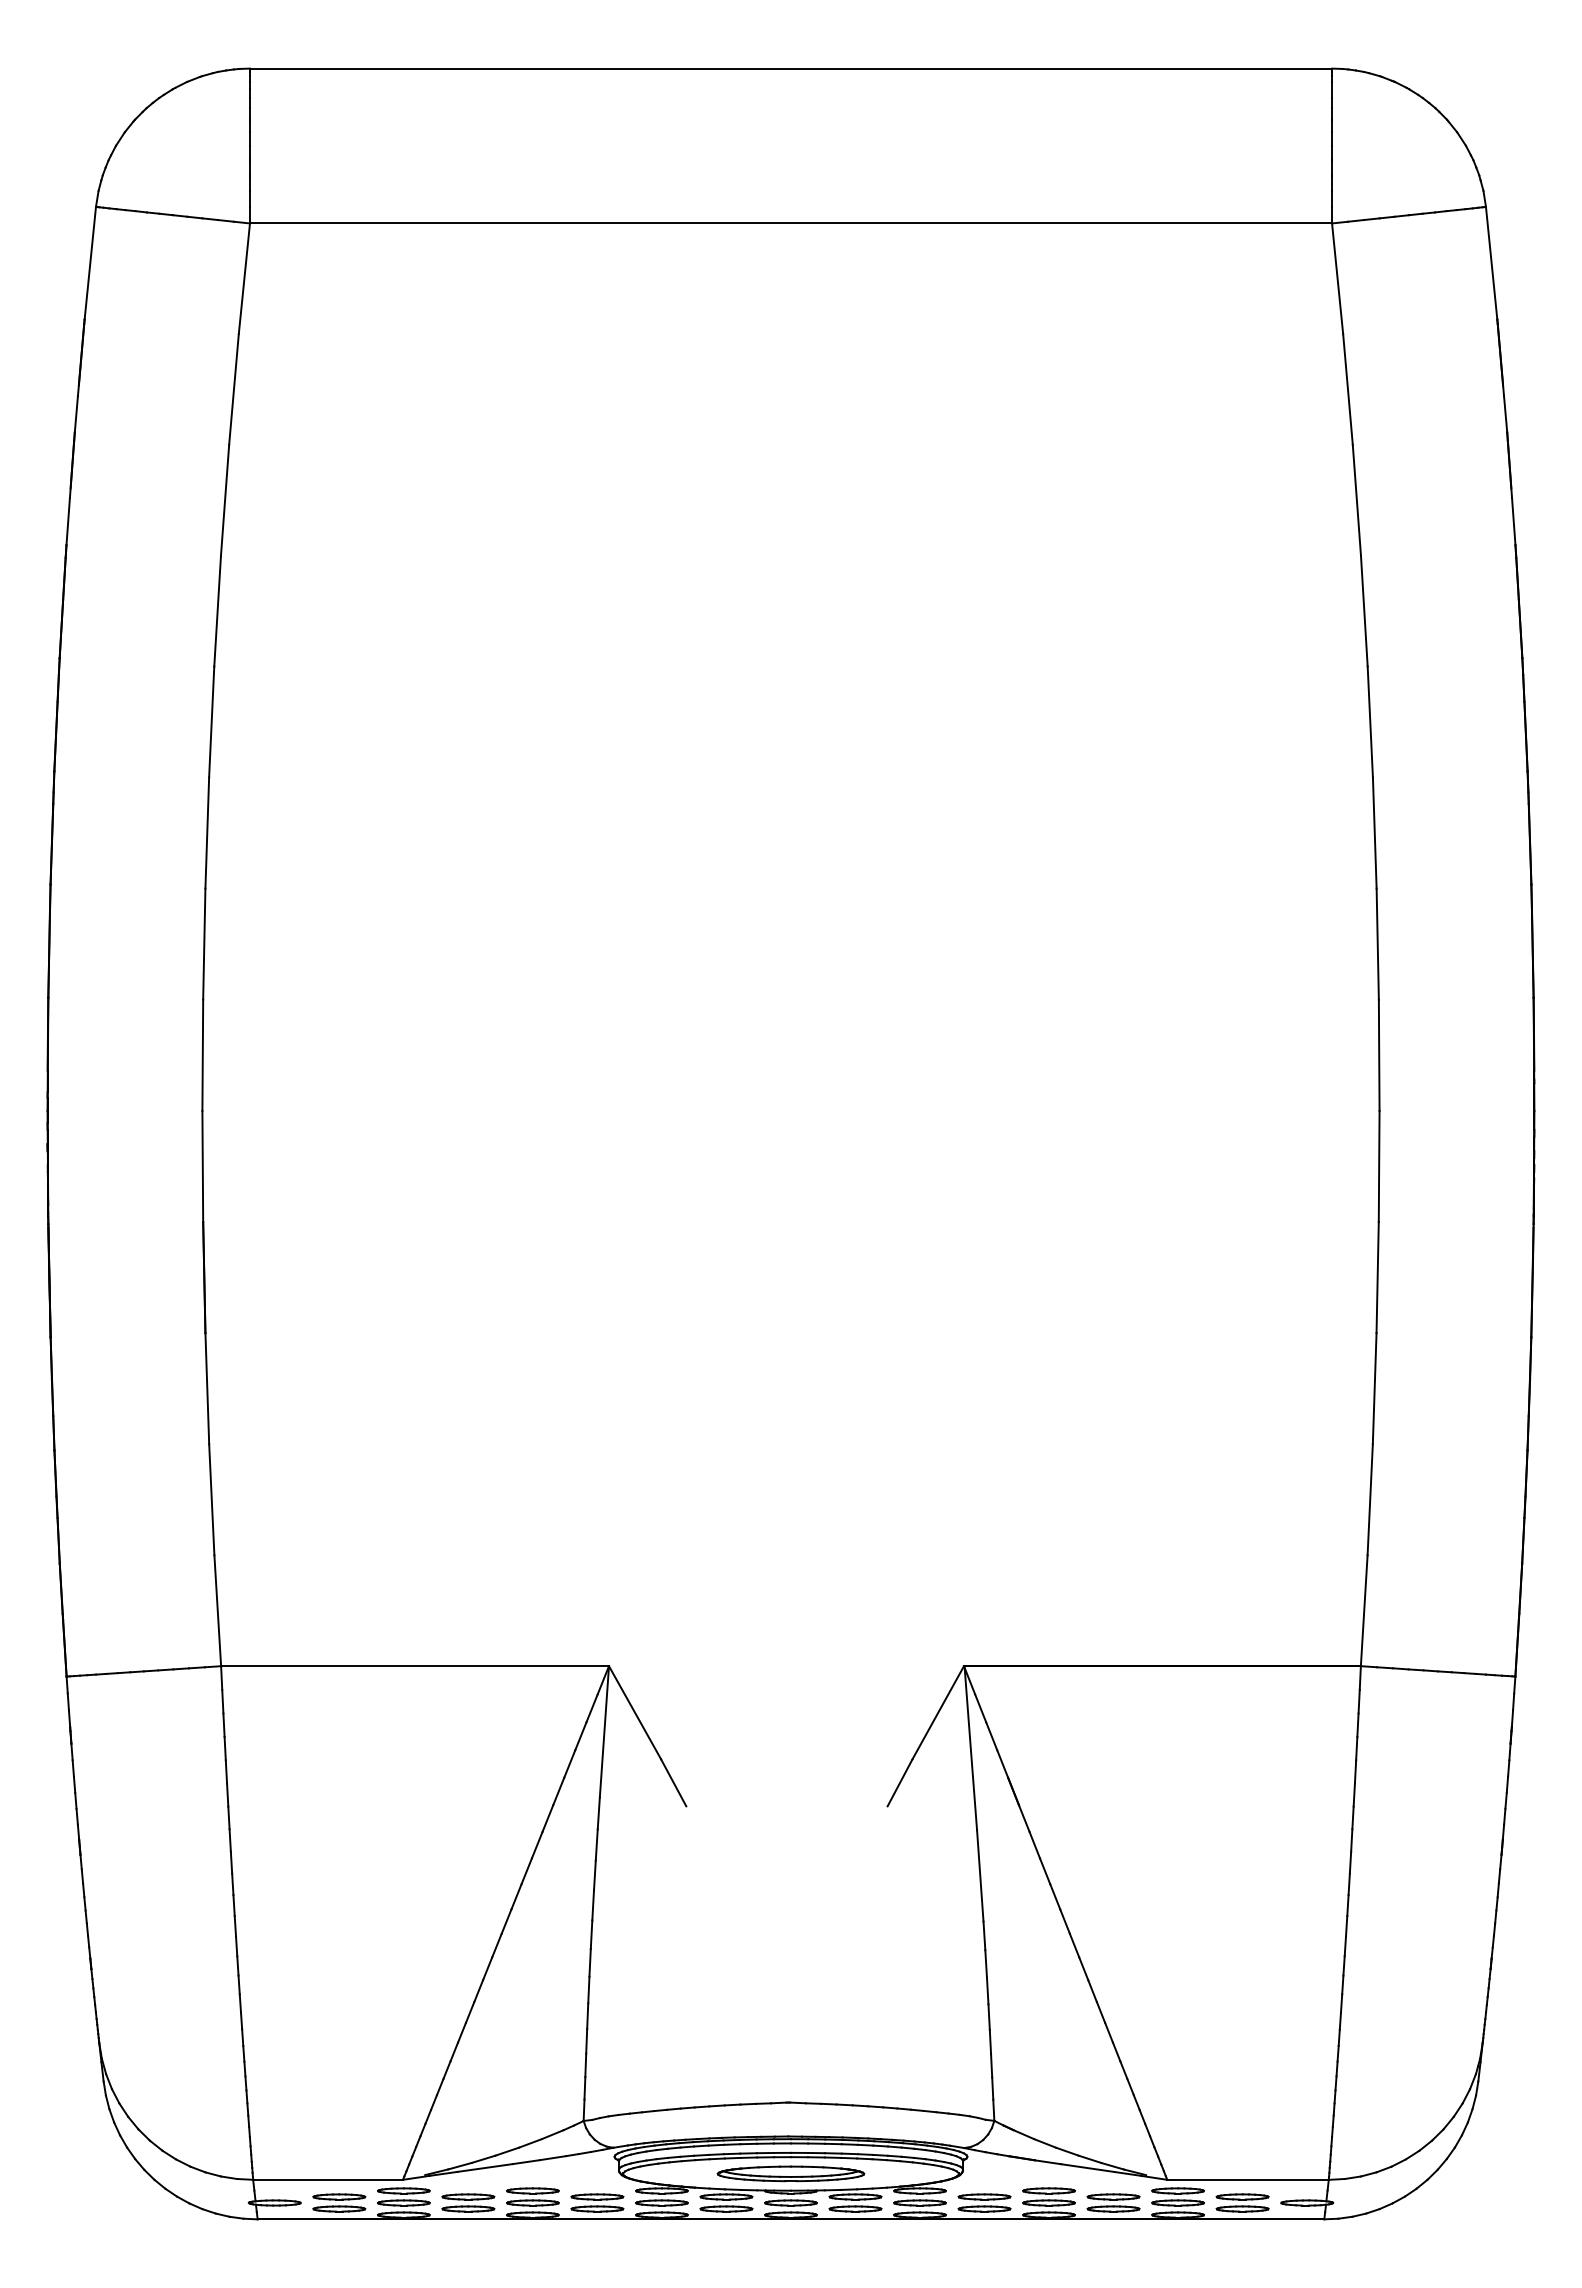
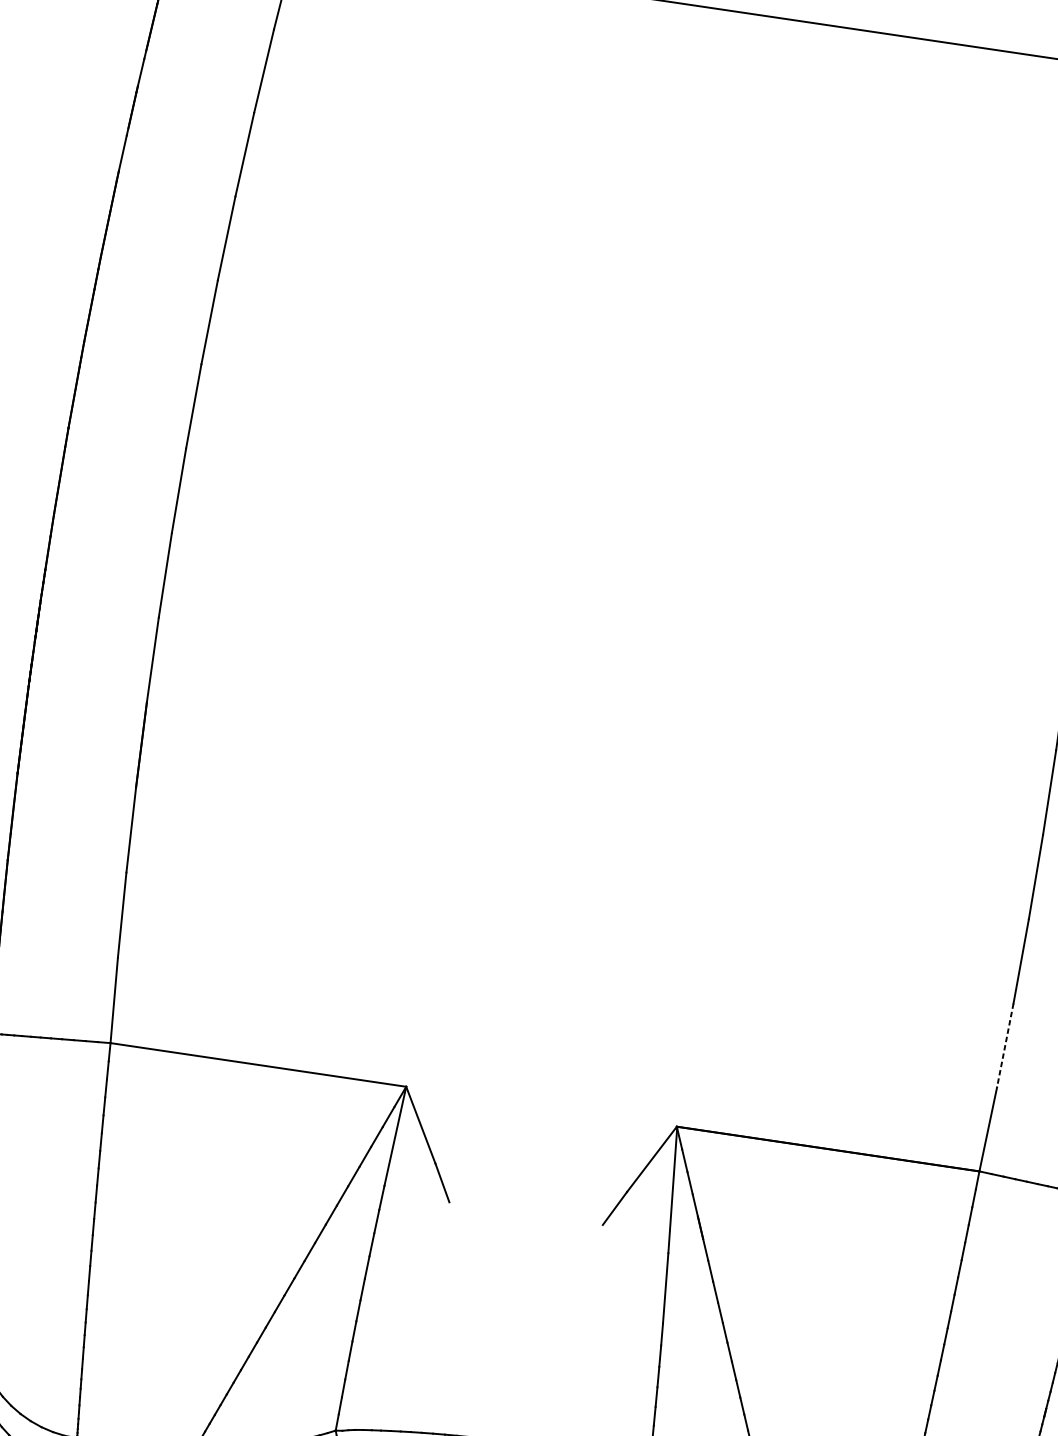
line: (1370, 1499) -> (1005, 1045), solid -> dashed

